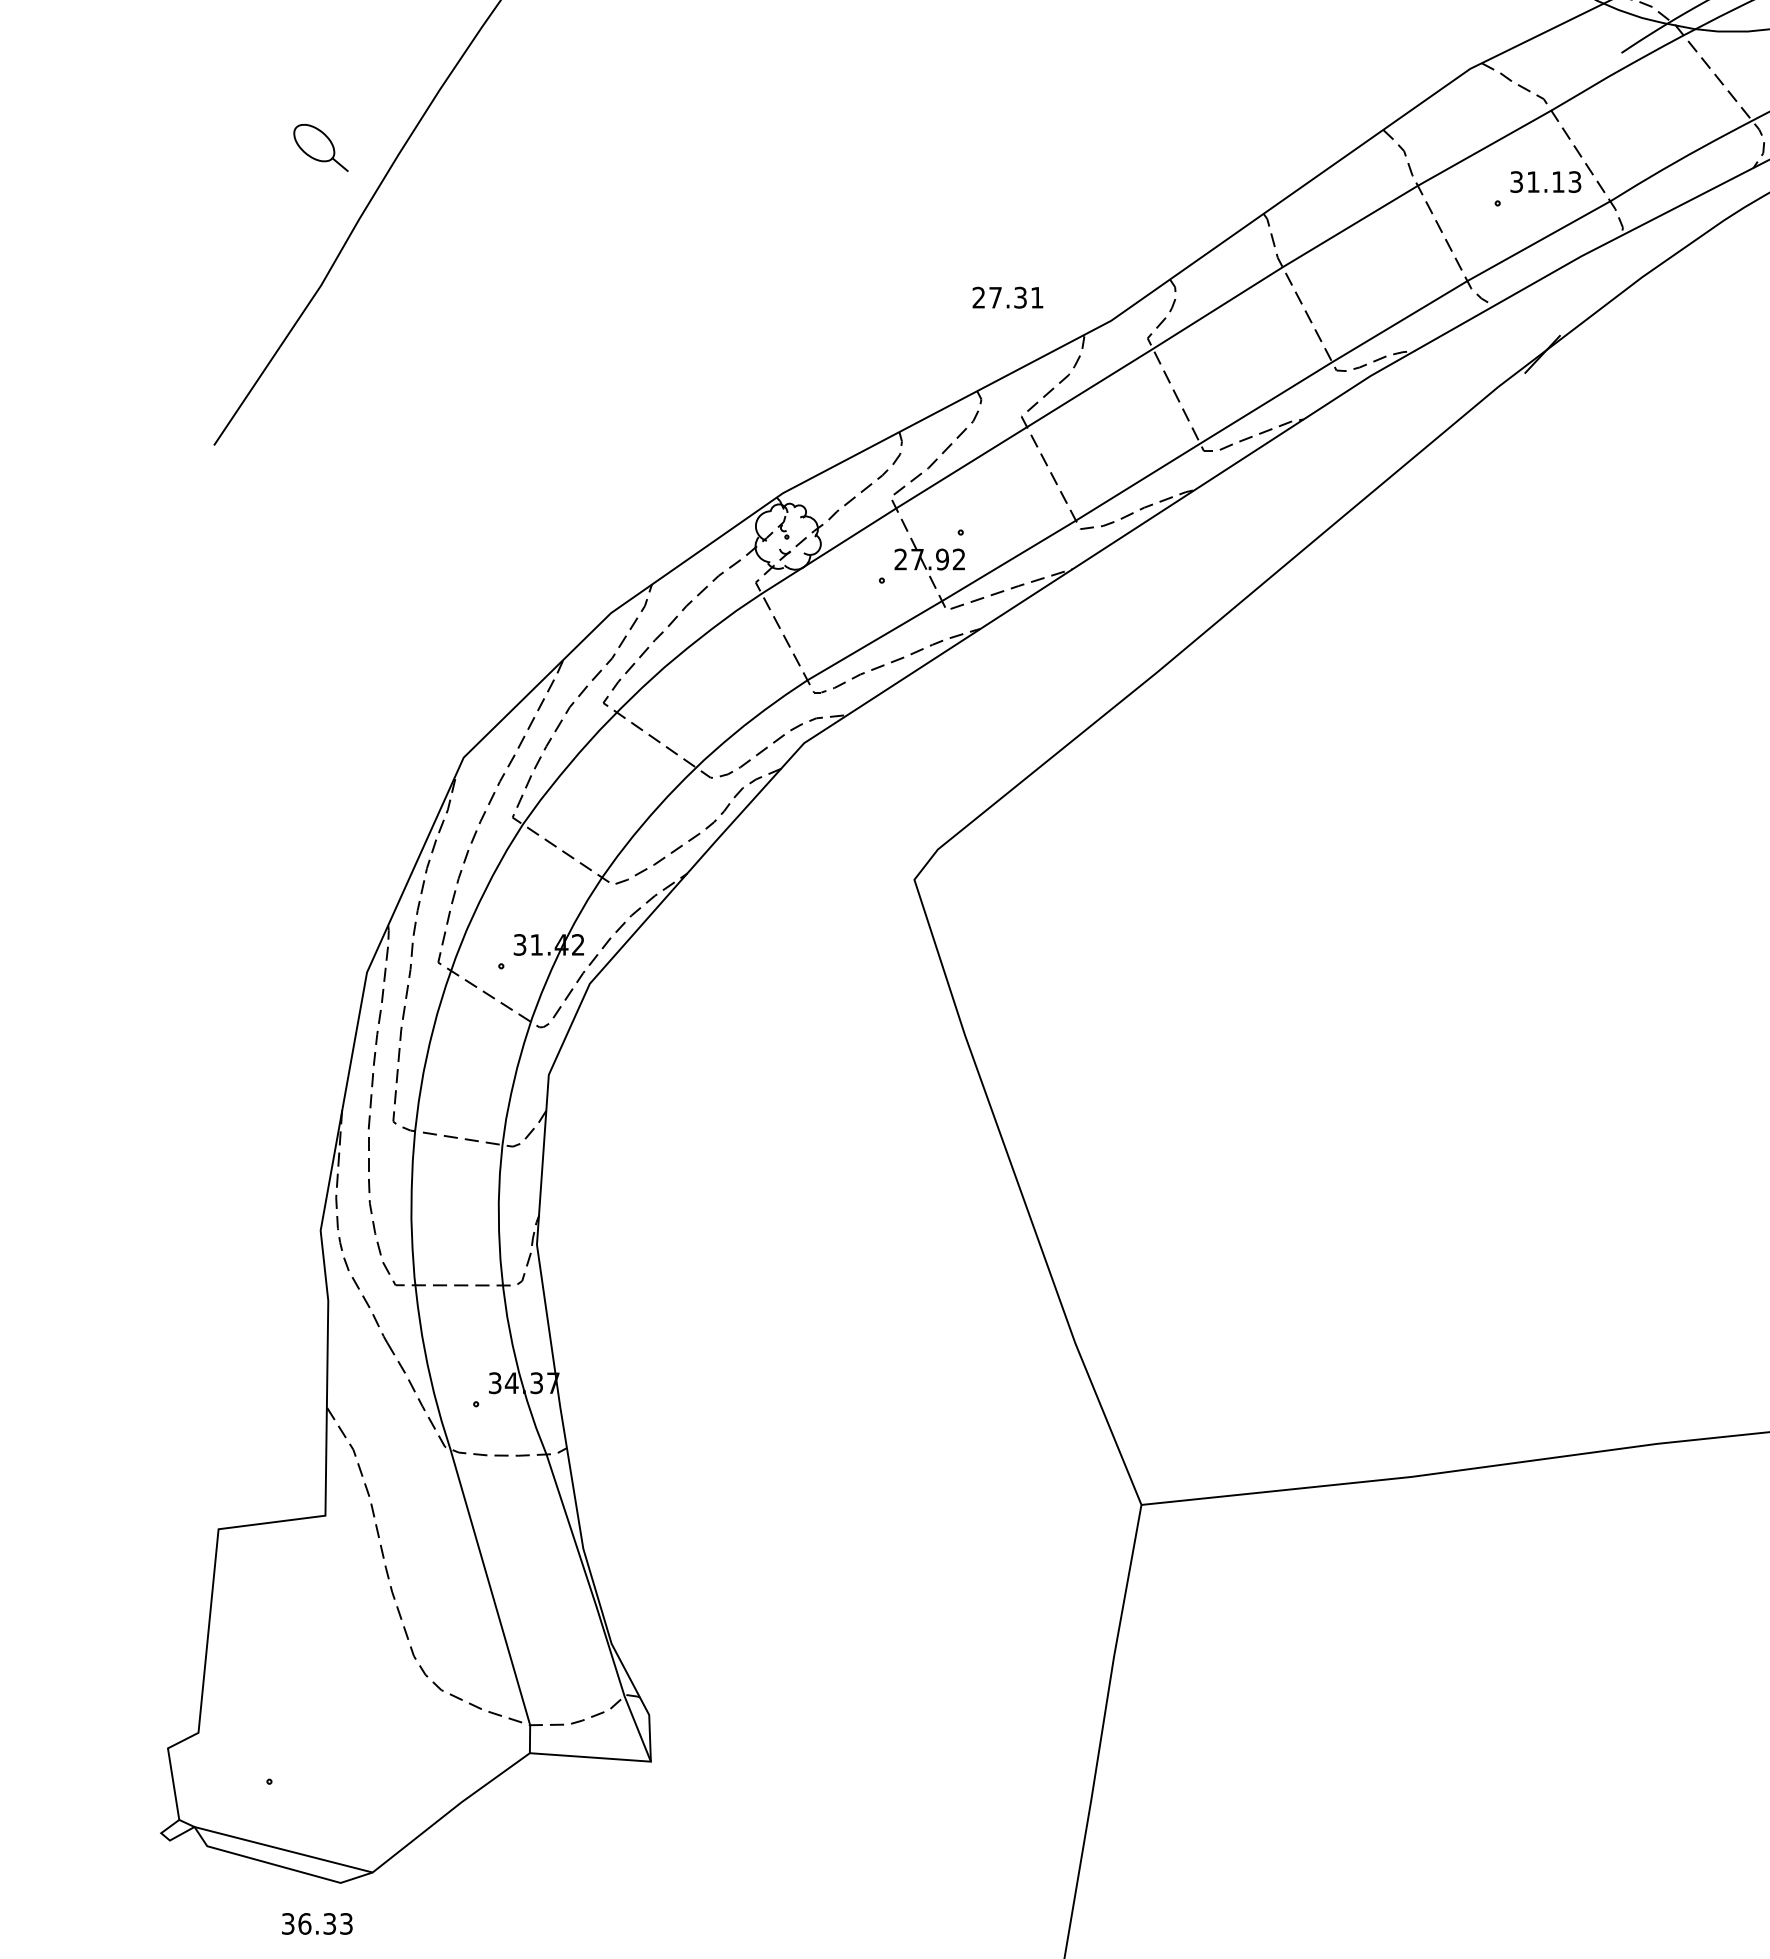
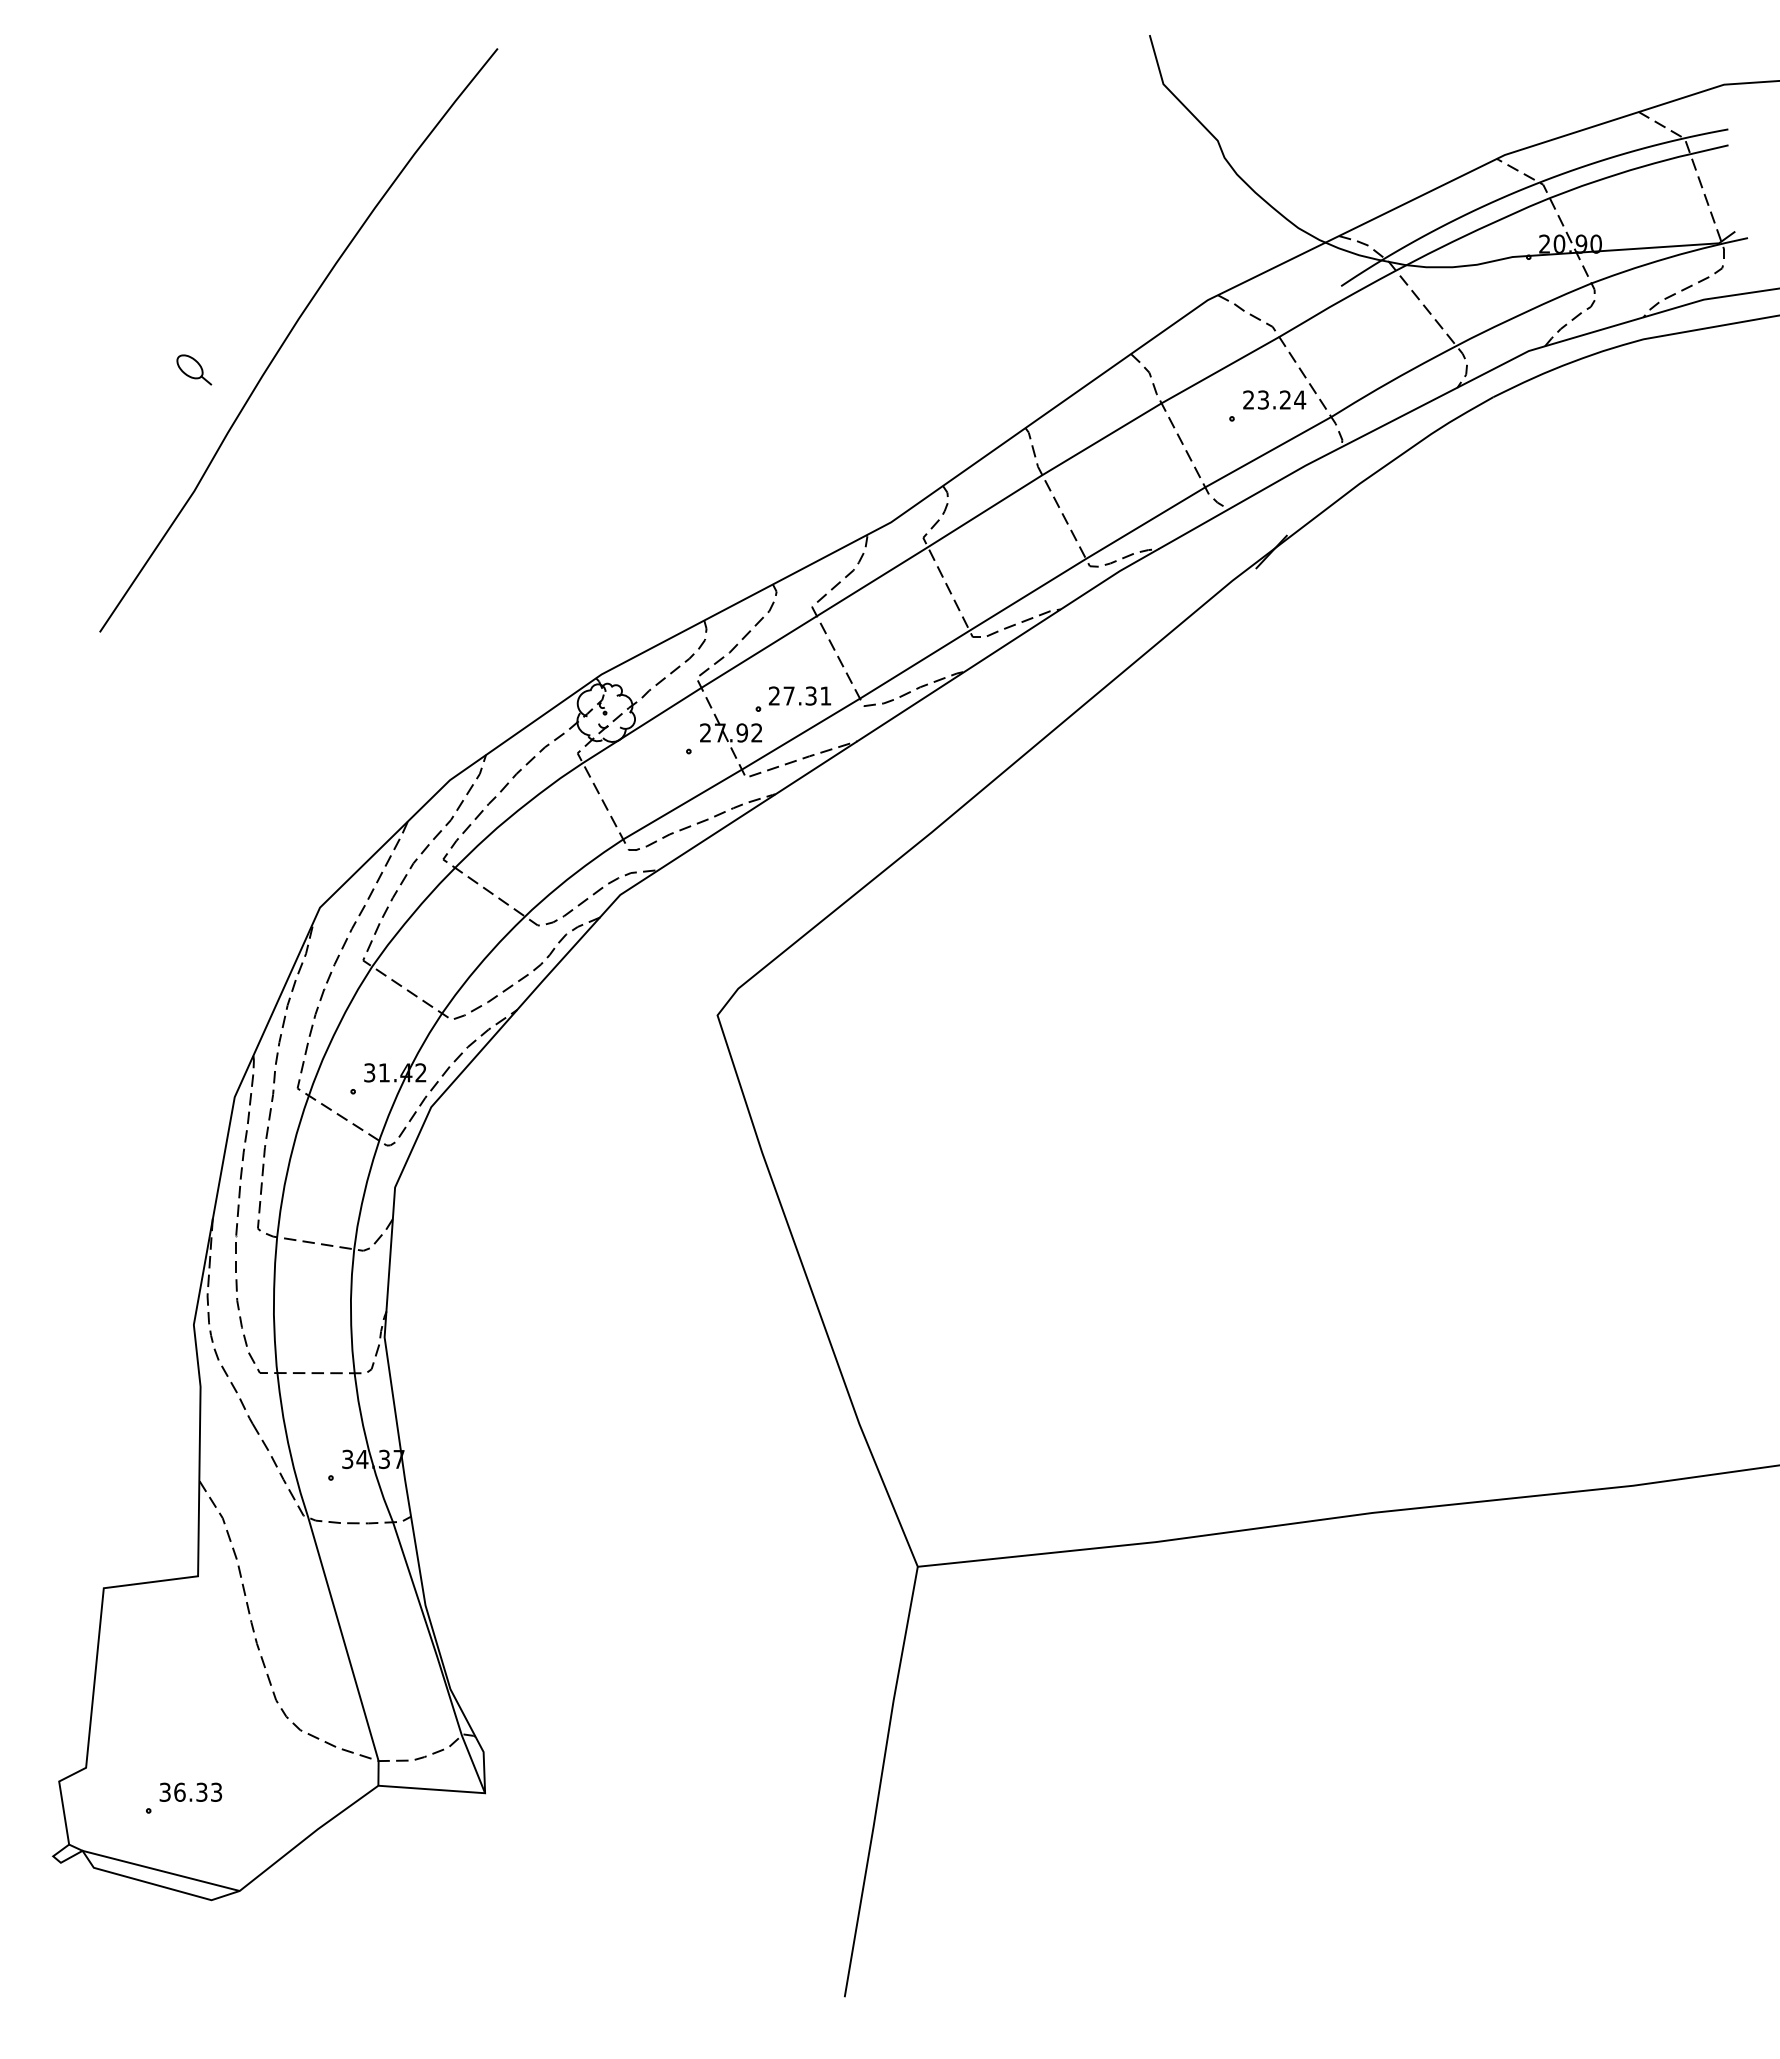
part: (321, 147) -> (194, 369), size x0.71
text: (1545, 181) -> (1274, 399), 31.13 -> 23.24
text: (1007, 297) -> (799, 695), moved
text: (316, 1922) -> (190, 1791), moved

